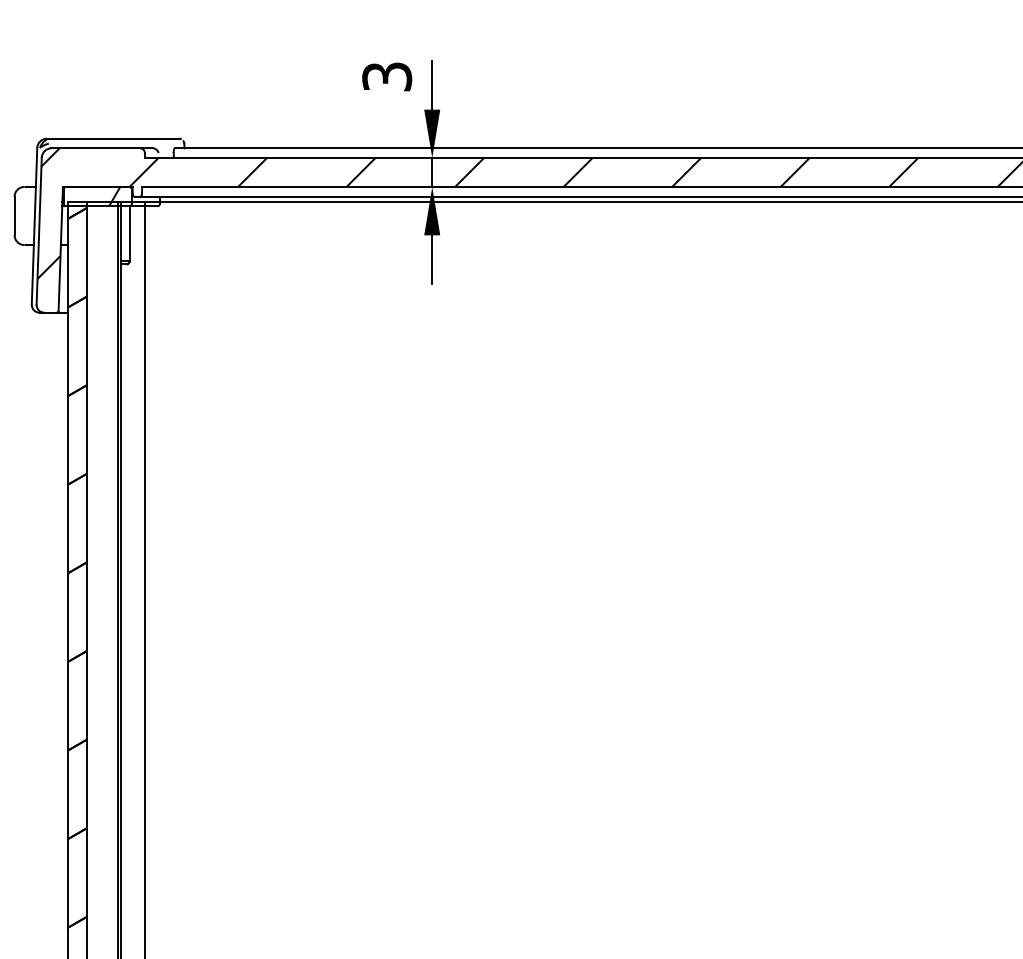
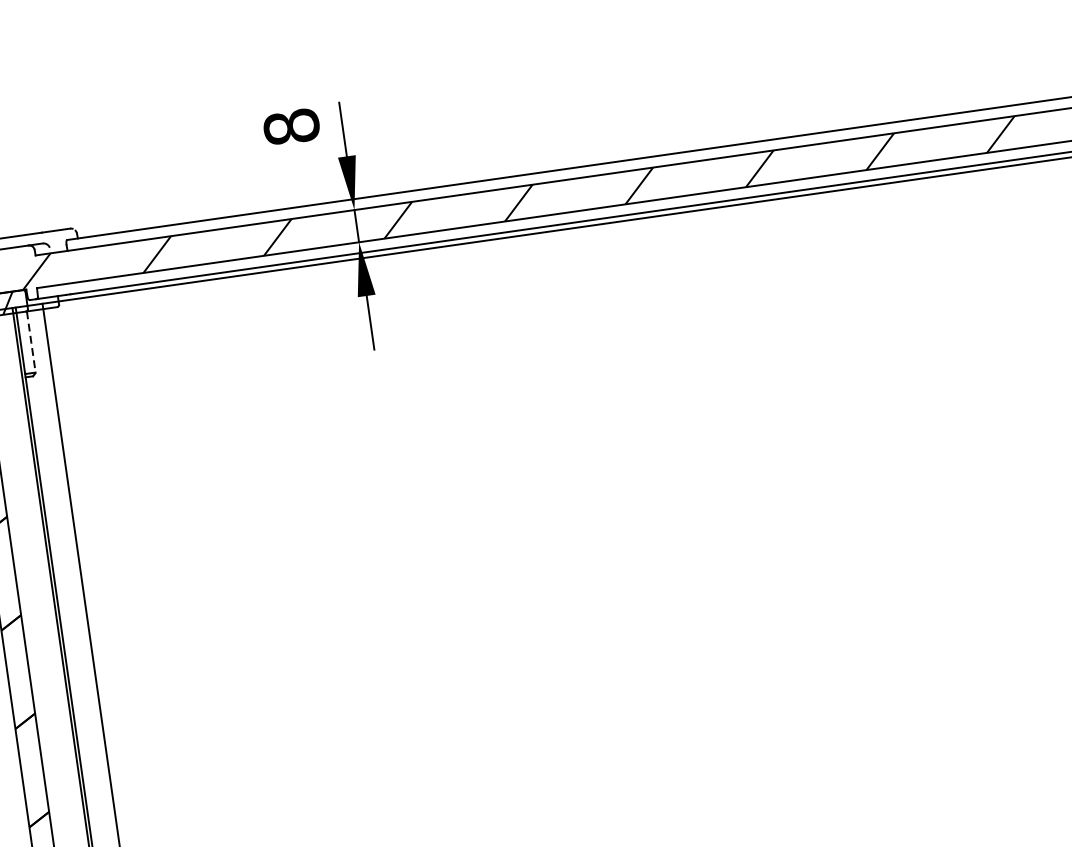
text: (387, 76) -> (291, 126), 3 -> 8
line: (130, 233) -> (31, 341), solid -> dashed

